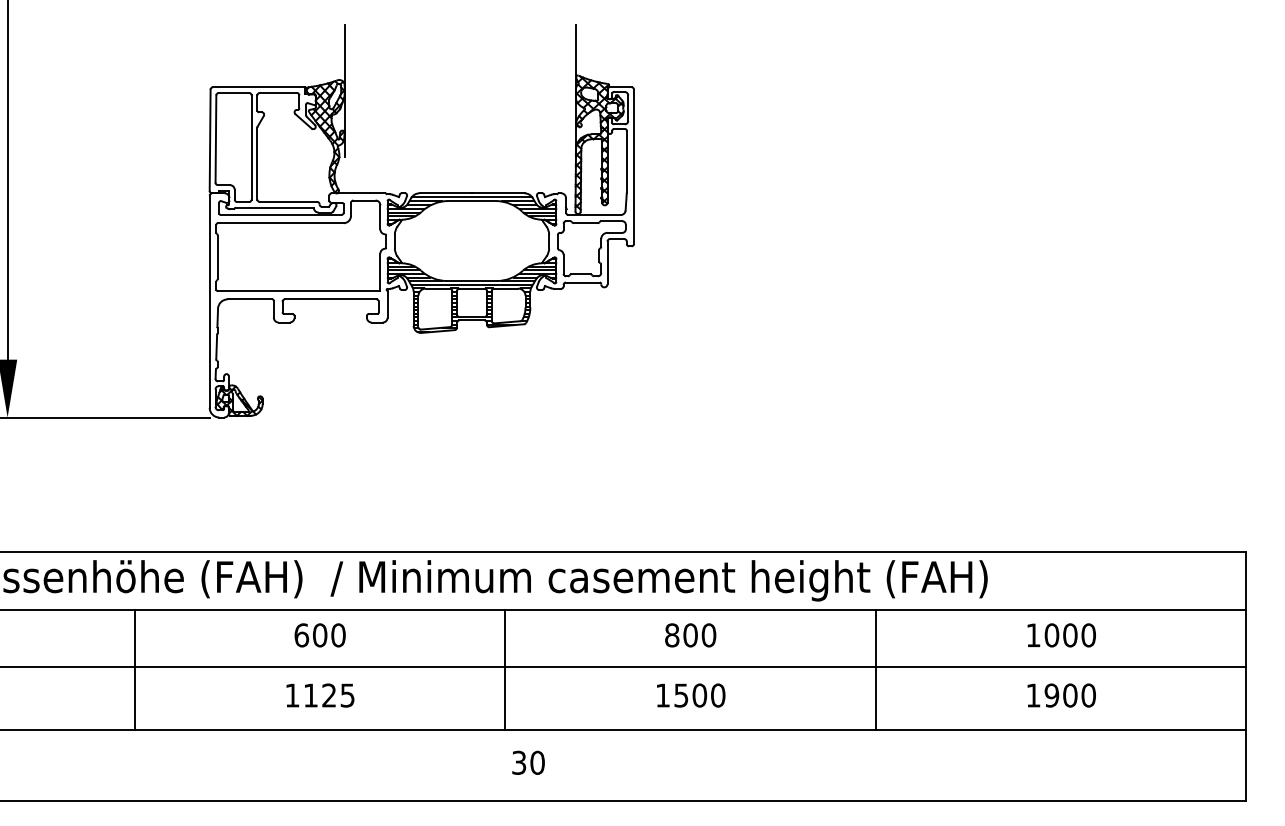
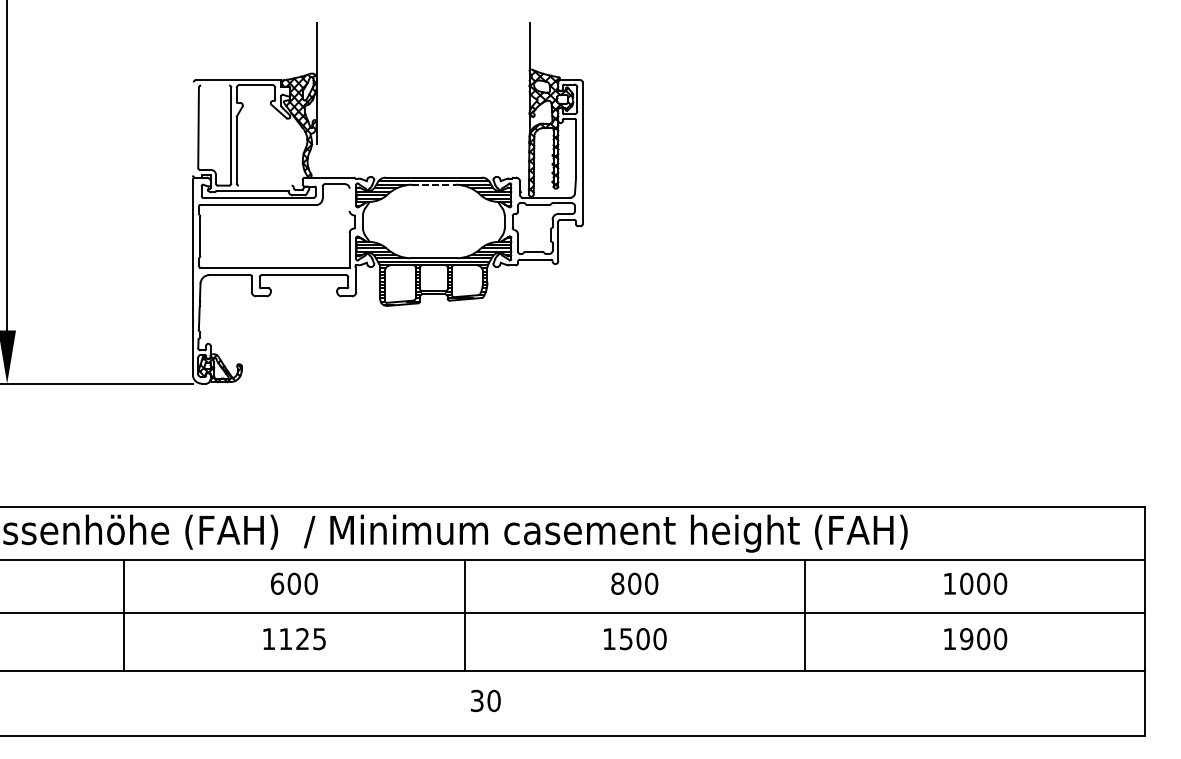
line: (233, 93) -> (214, 85), removed
line: (209, 139) -> (192, 128), removed
line: (288, 201) -> (265, 185), removed
line: (472, 201) -> (434, 185), solid -> dashed
line: (380, 217) -> (349, 199), removed

